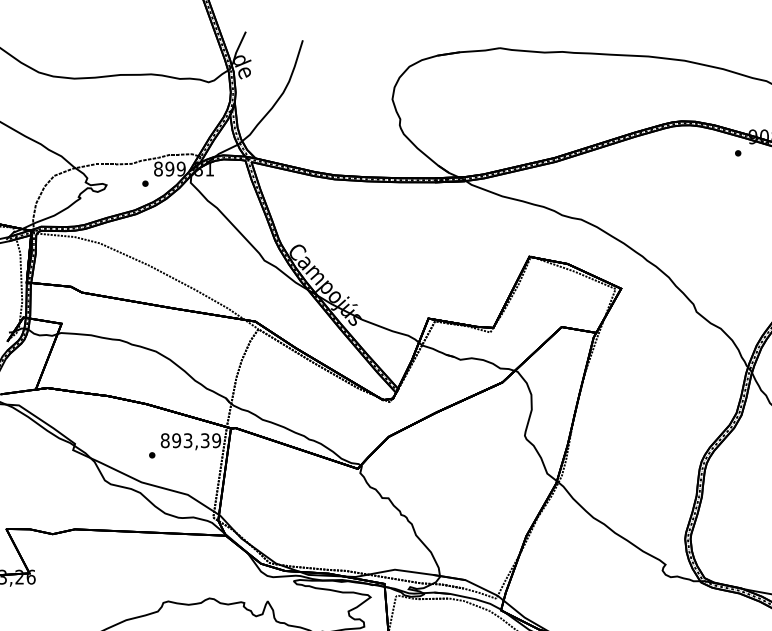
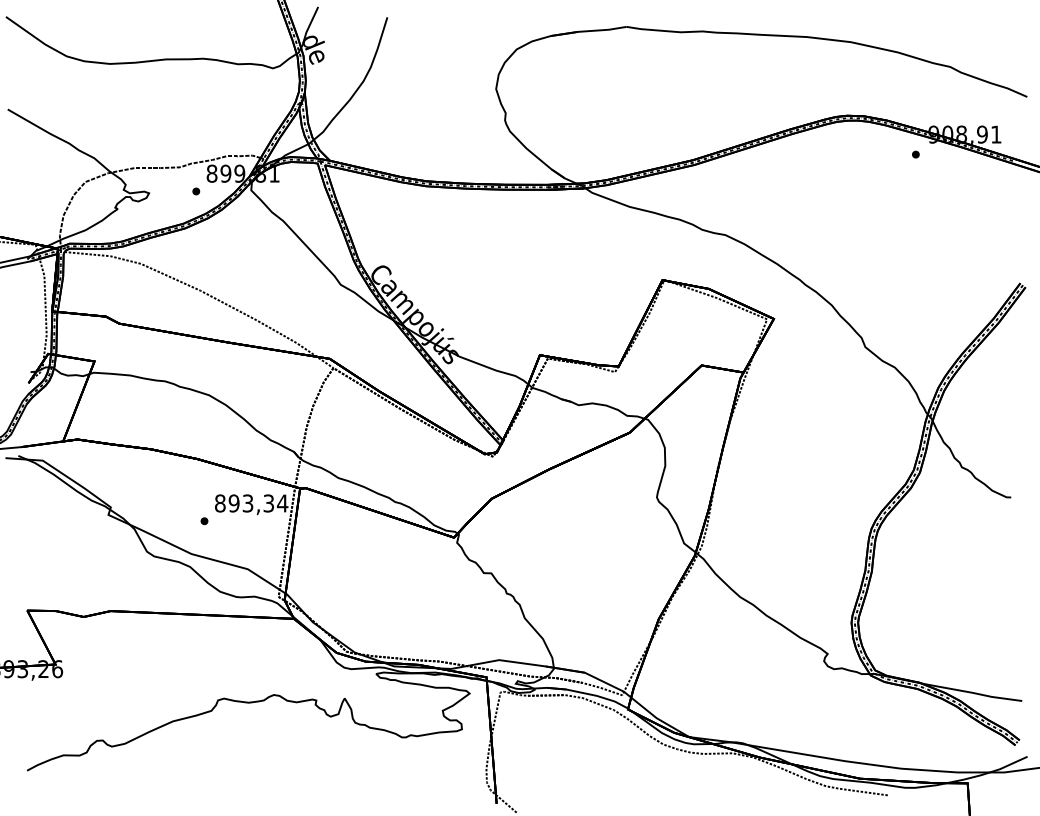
text: (216, 440) -> (282, 503), 893,39 -> 893,34

